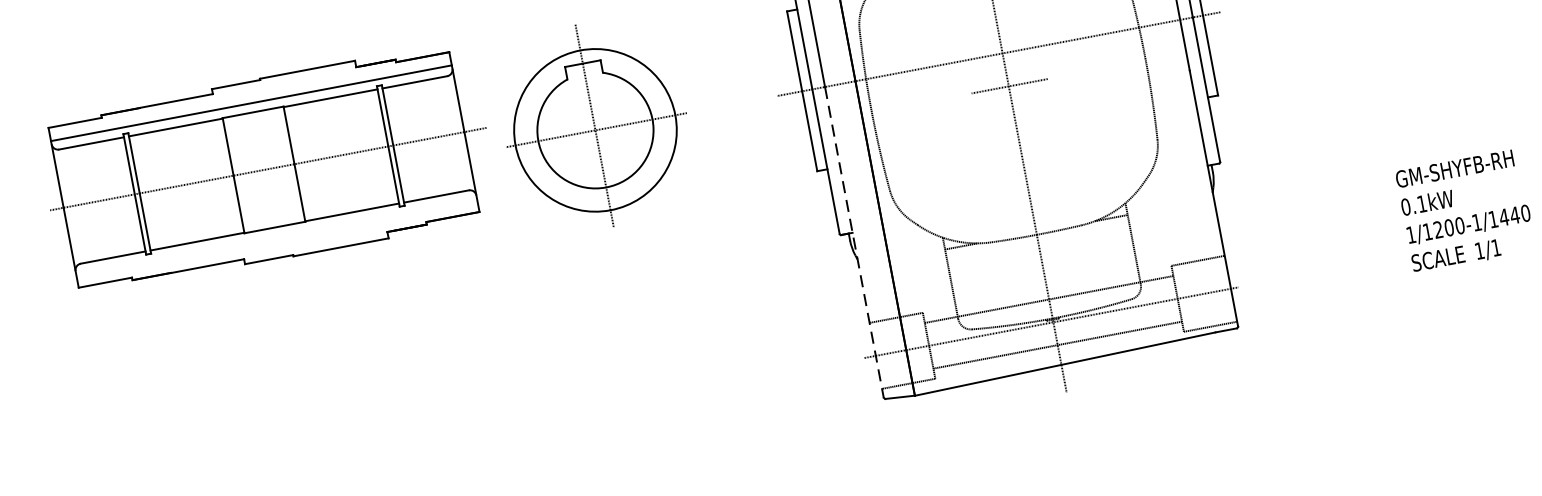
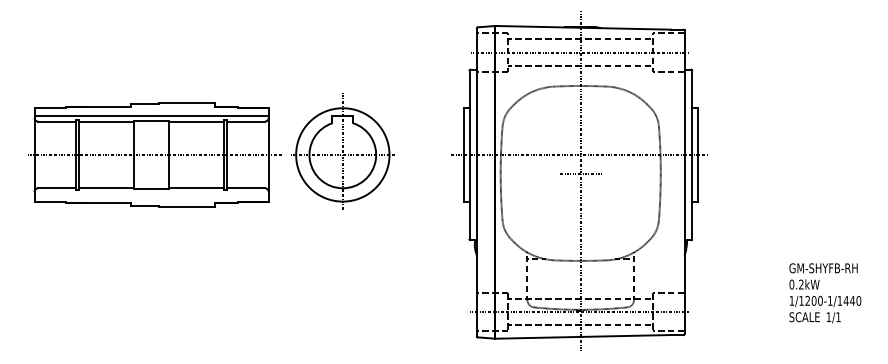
part: (268, 168) -> (154, 154), moved
text: (1422, 203) -> (801, 284), 0.1kW -> 0.2kW
line: (853, 242) -> (476, 245), dashed -> solid

